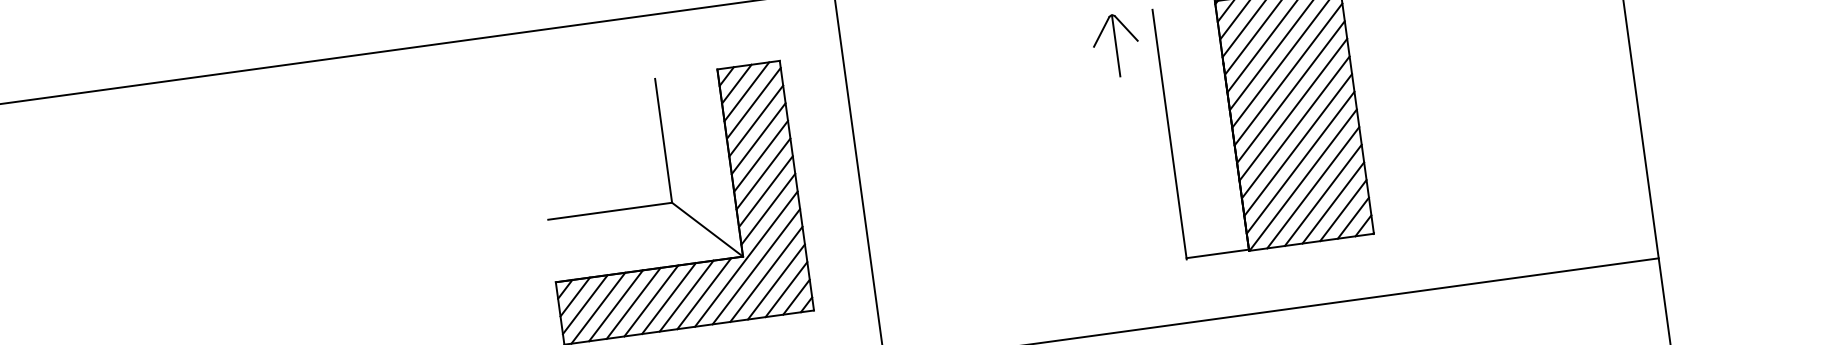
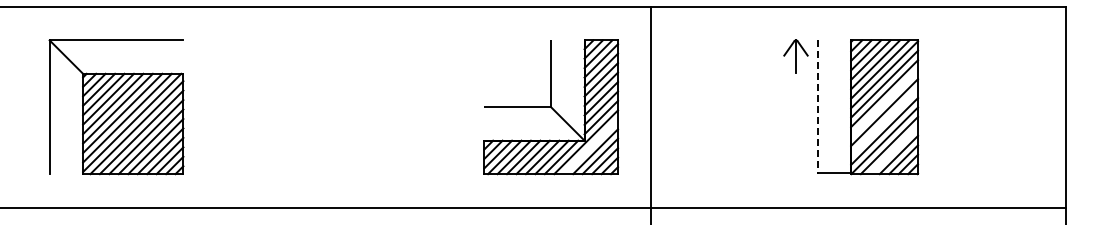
line: (1293, 108) -> (884, 102), removed
line: (1169, 135) -> (817, 107), solid -> dashed
line: (1297, 144) -> (884, 121), removed
line: (1323, 195) -> (894, 150), removed
line: (755, 265) -> (590, 146), removed

